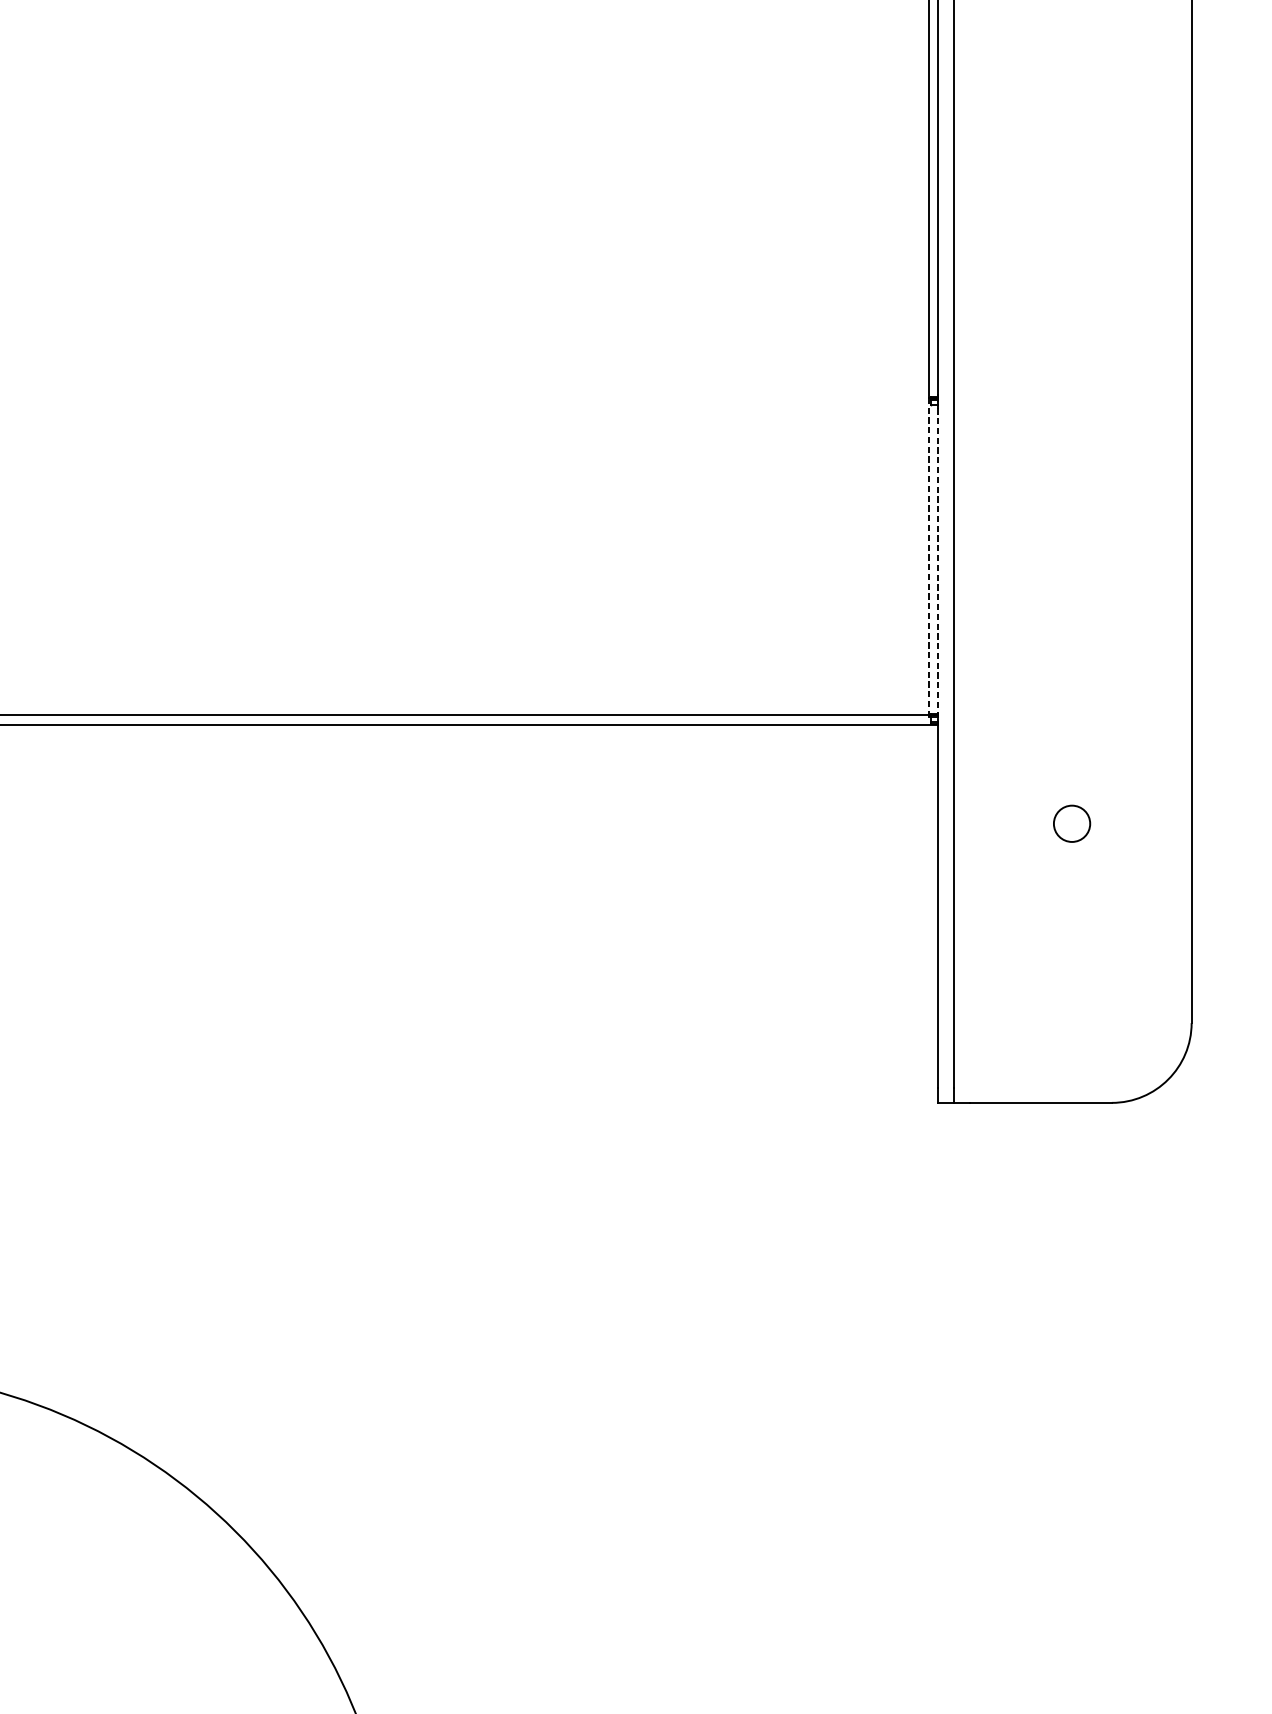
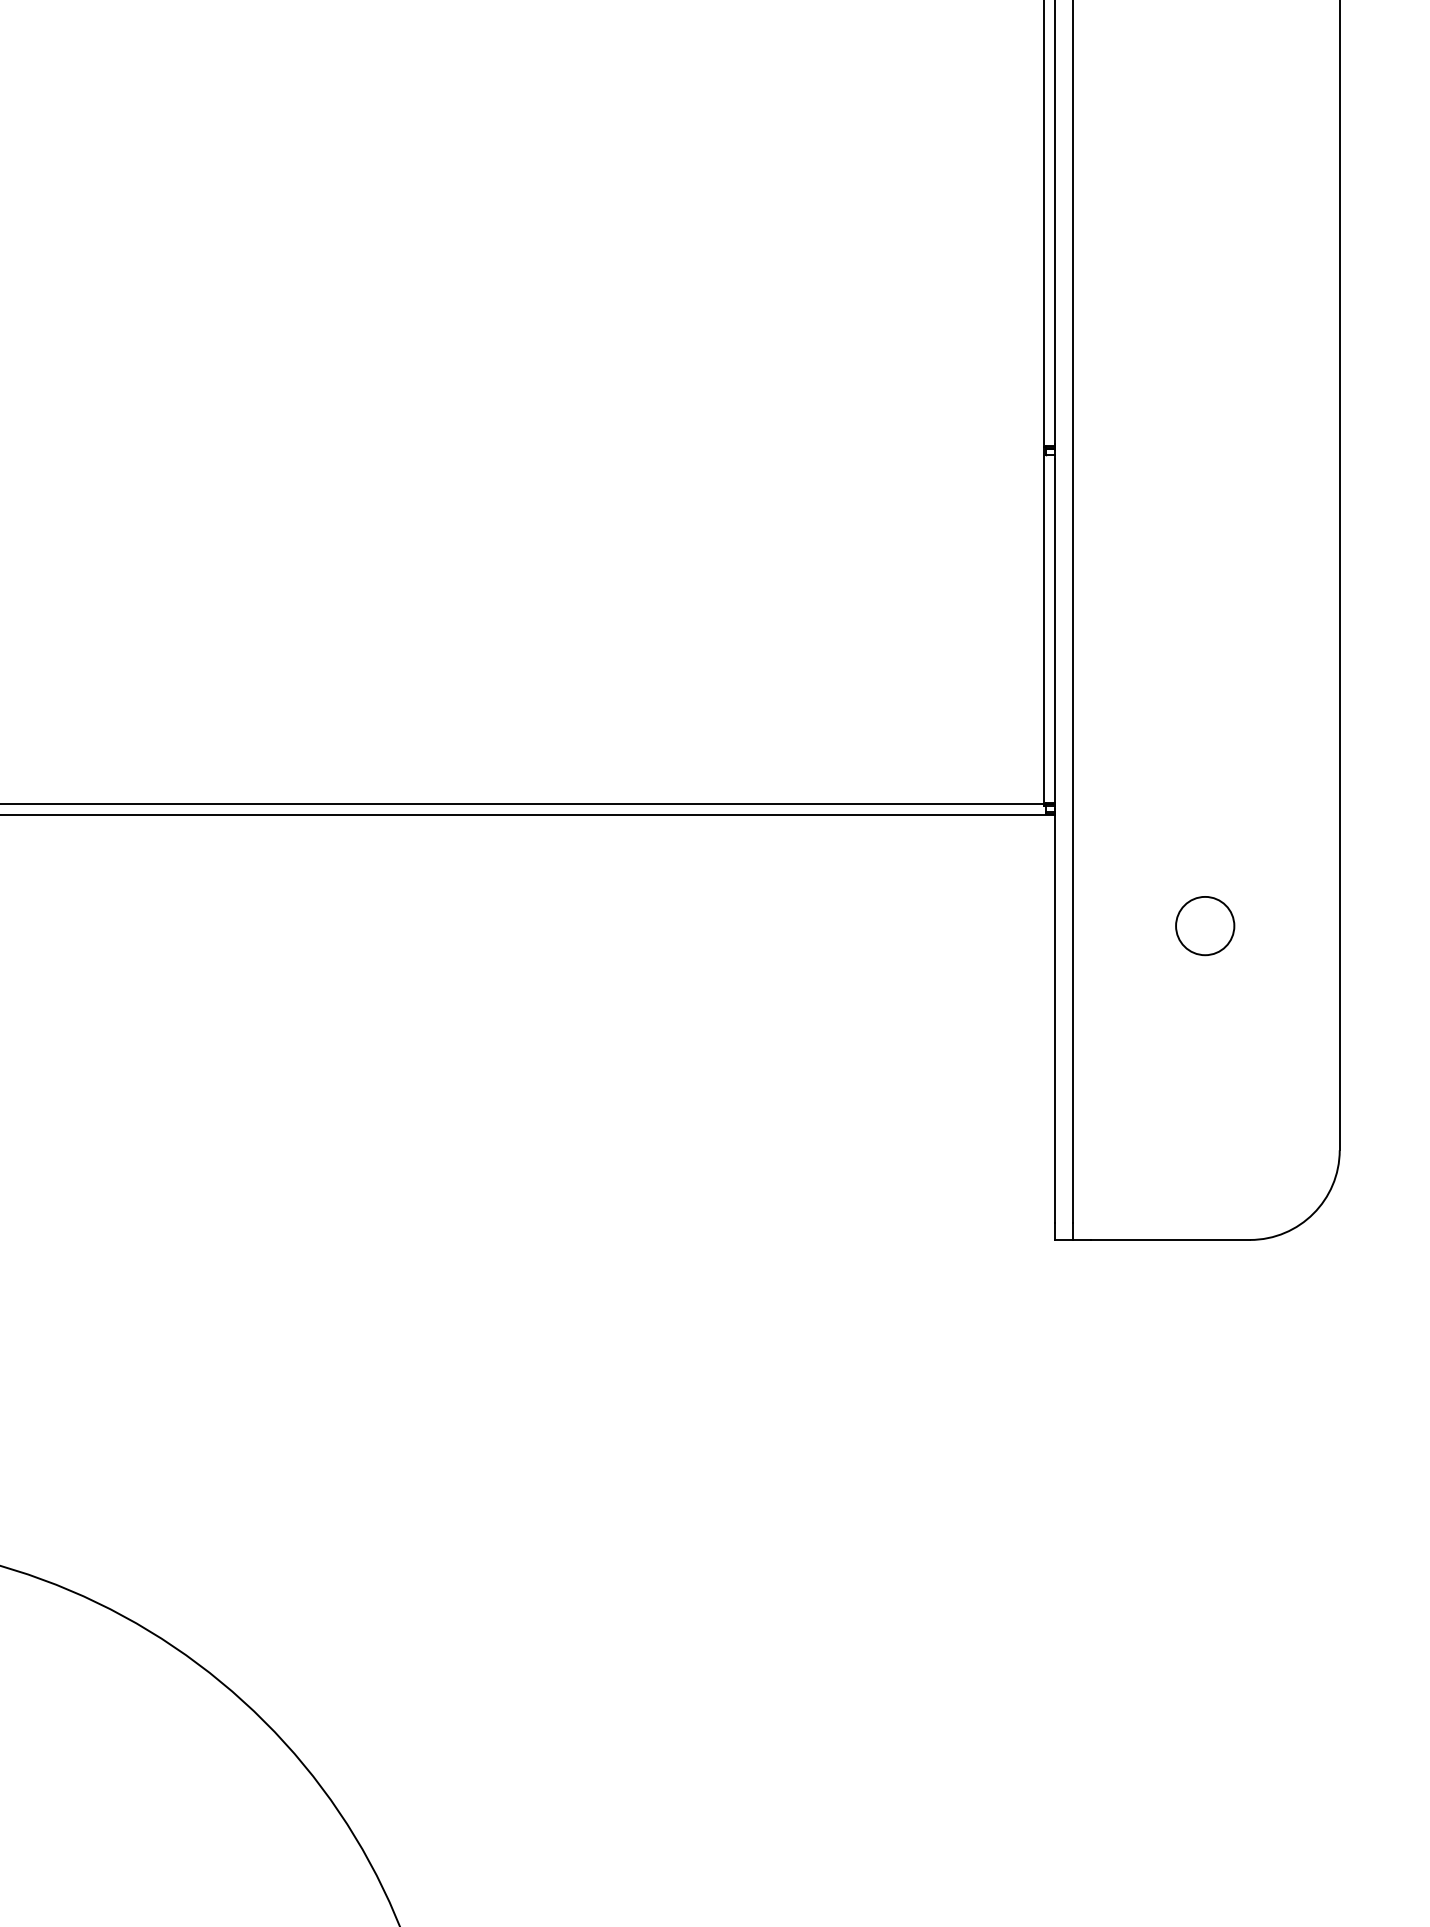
line: (929, 558) -> (1044, 627), dashed -> solid
line: (938, 563) -> (1055, 633), dashed -> solid
circle: (1072, 824) -> (1205, 926), size x1.43

